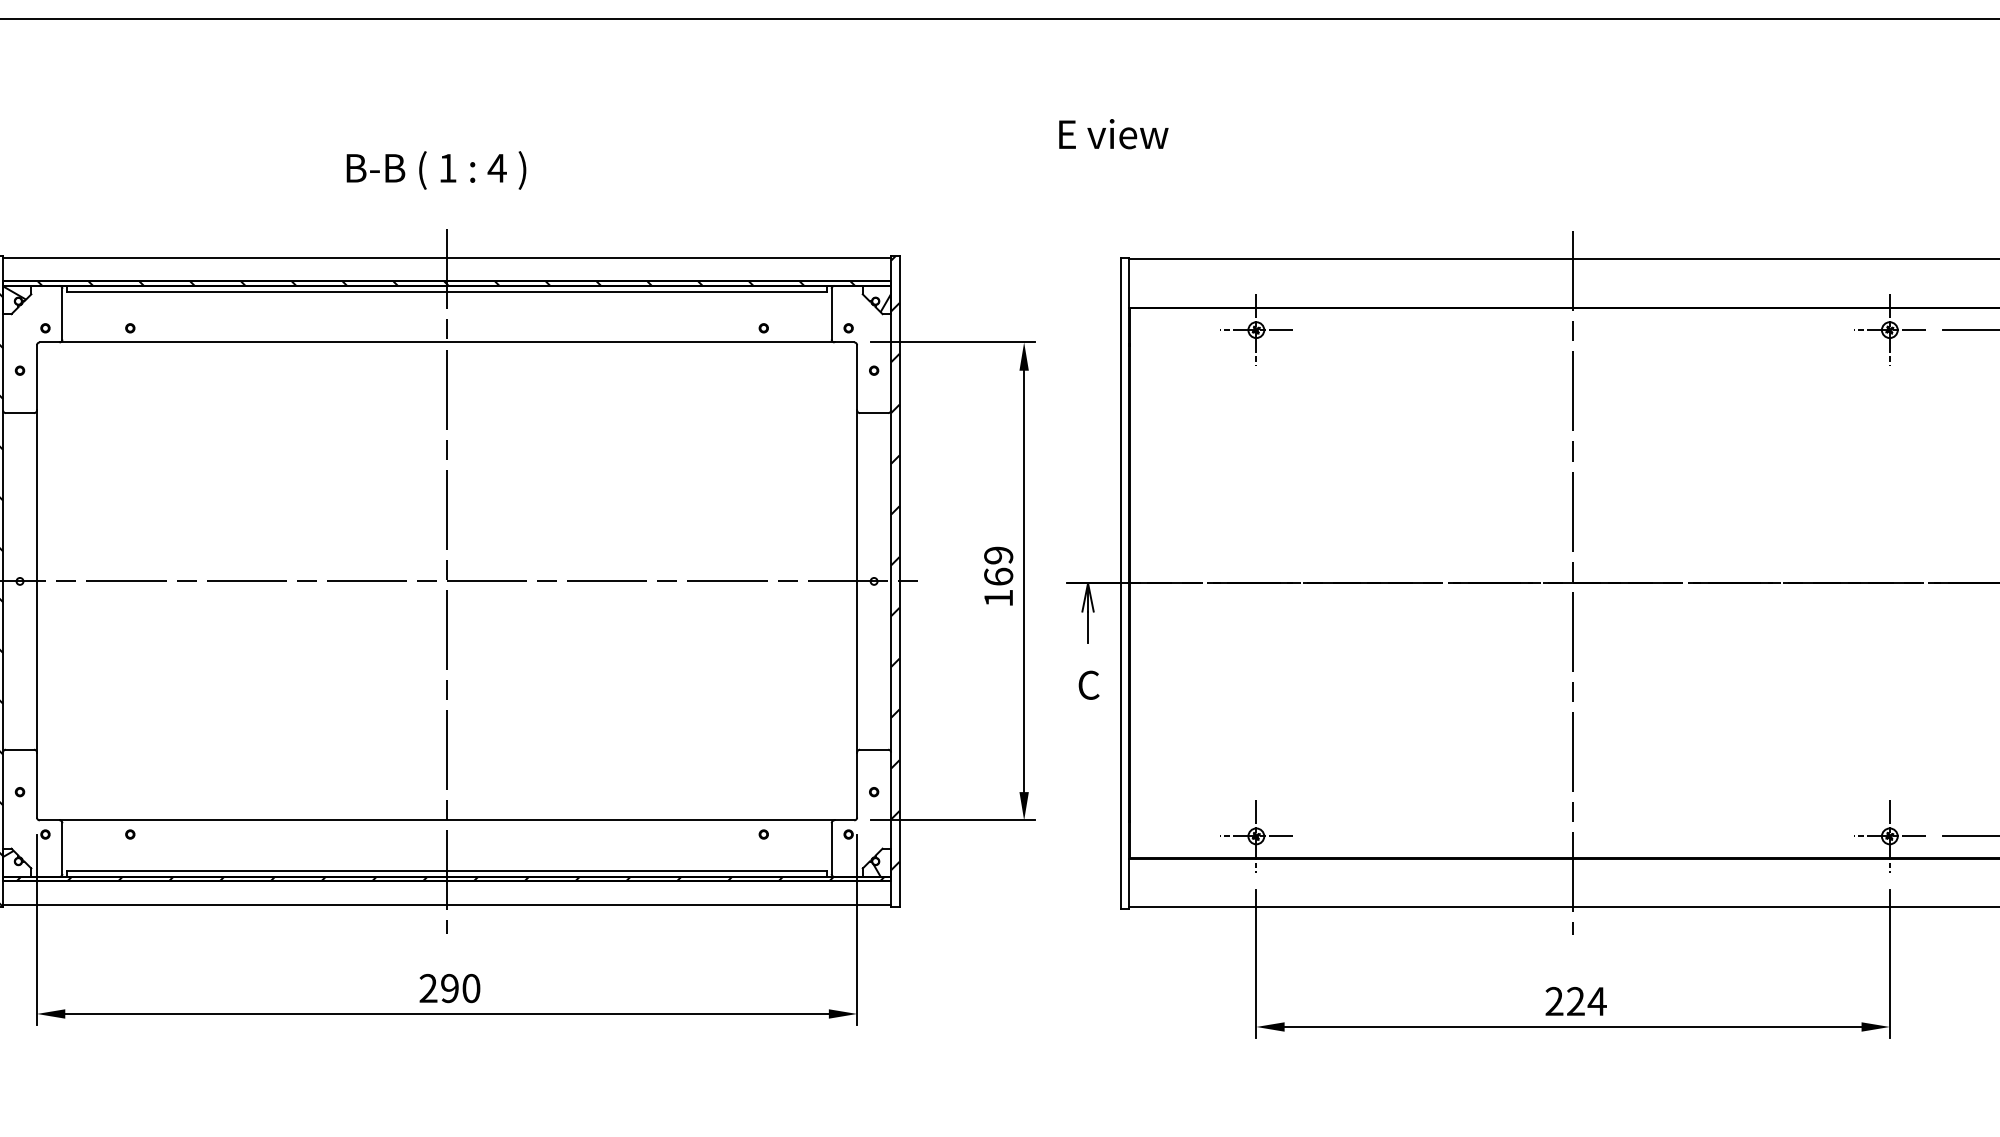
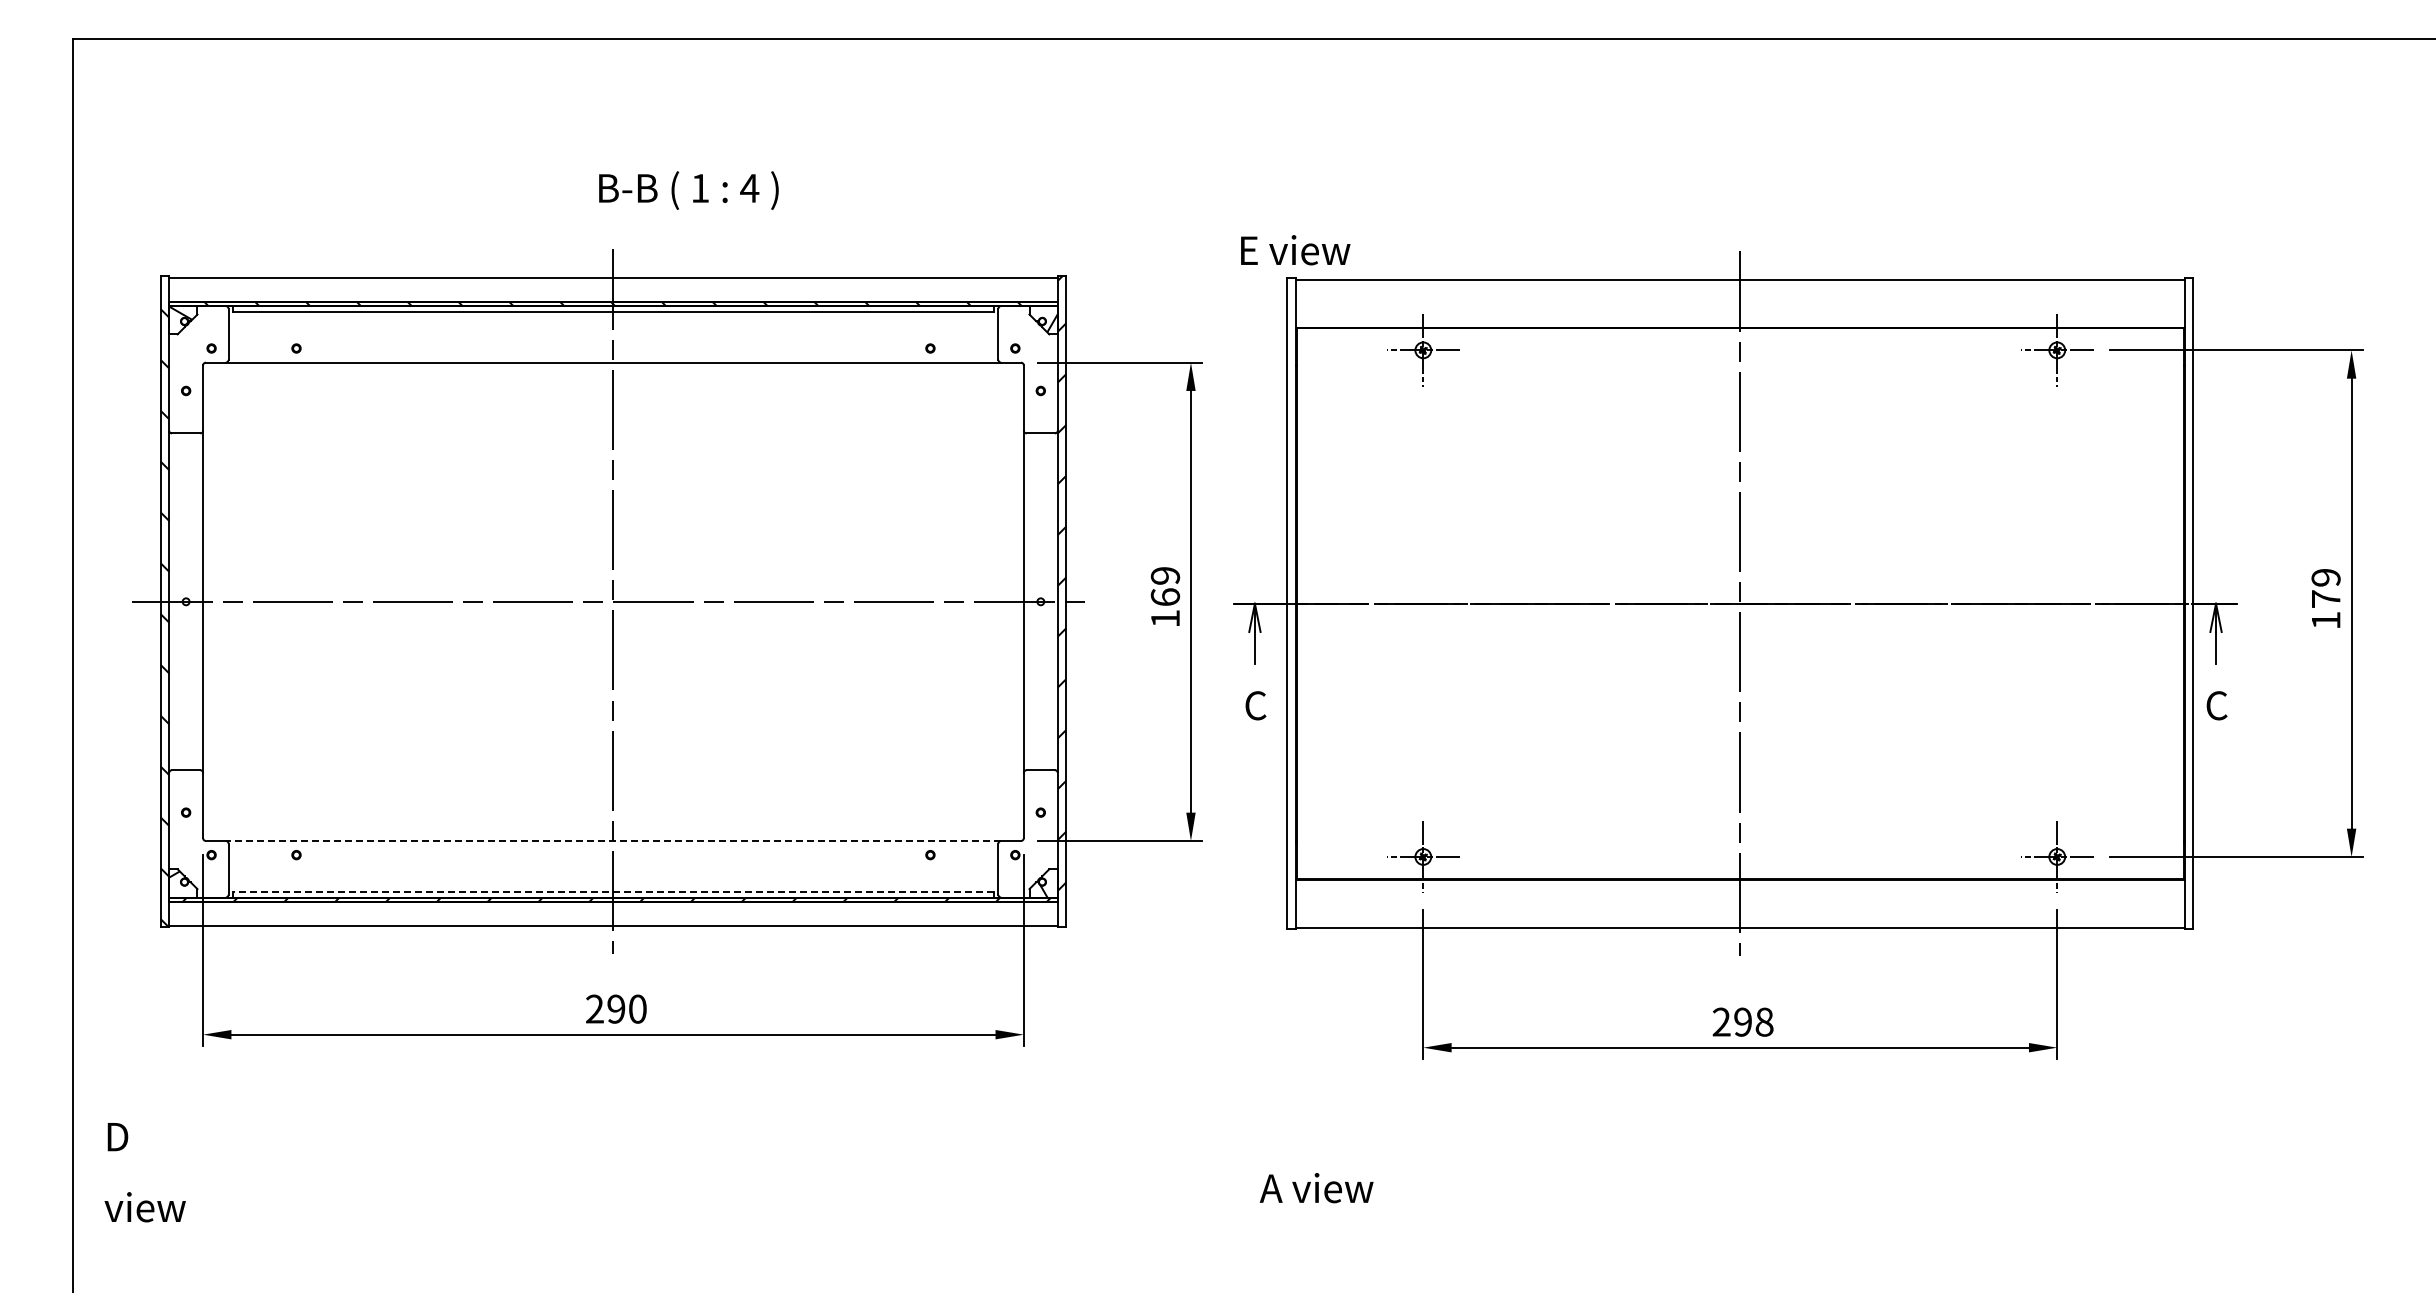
text: (1113, 134) -> (1295, 250), moved
text: (436, 170) -> (688, 190), moved
line: (447, 819) -> (613, 840), solid -> dashed
line: (447, 870) -> (613, 891), solid -> dashed
text: (1587, 1000) -> (1754, 1021), 224 -> 298

